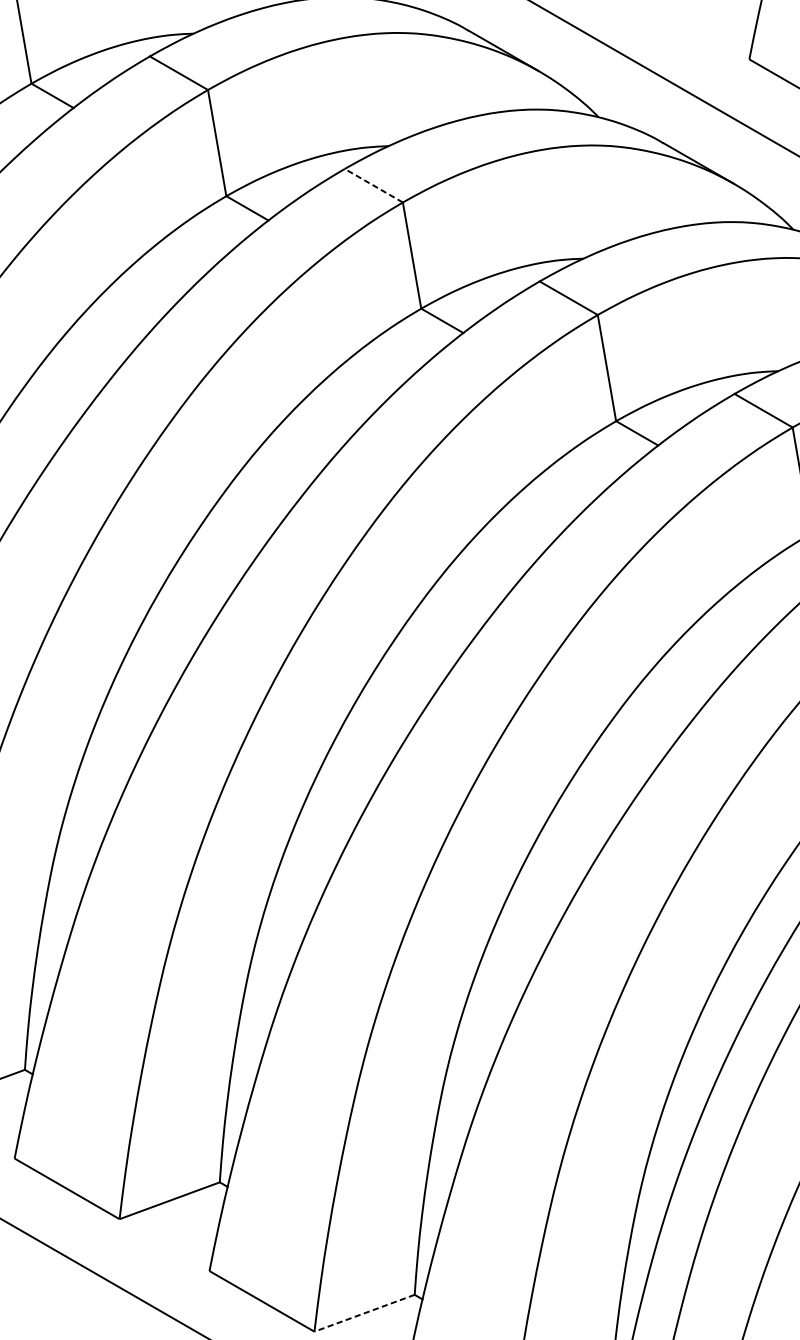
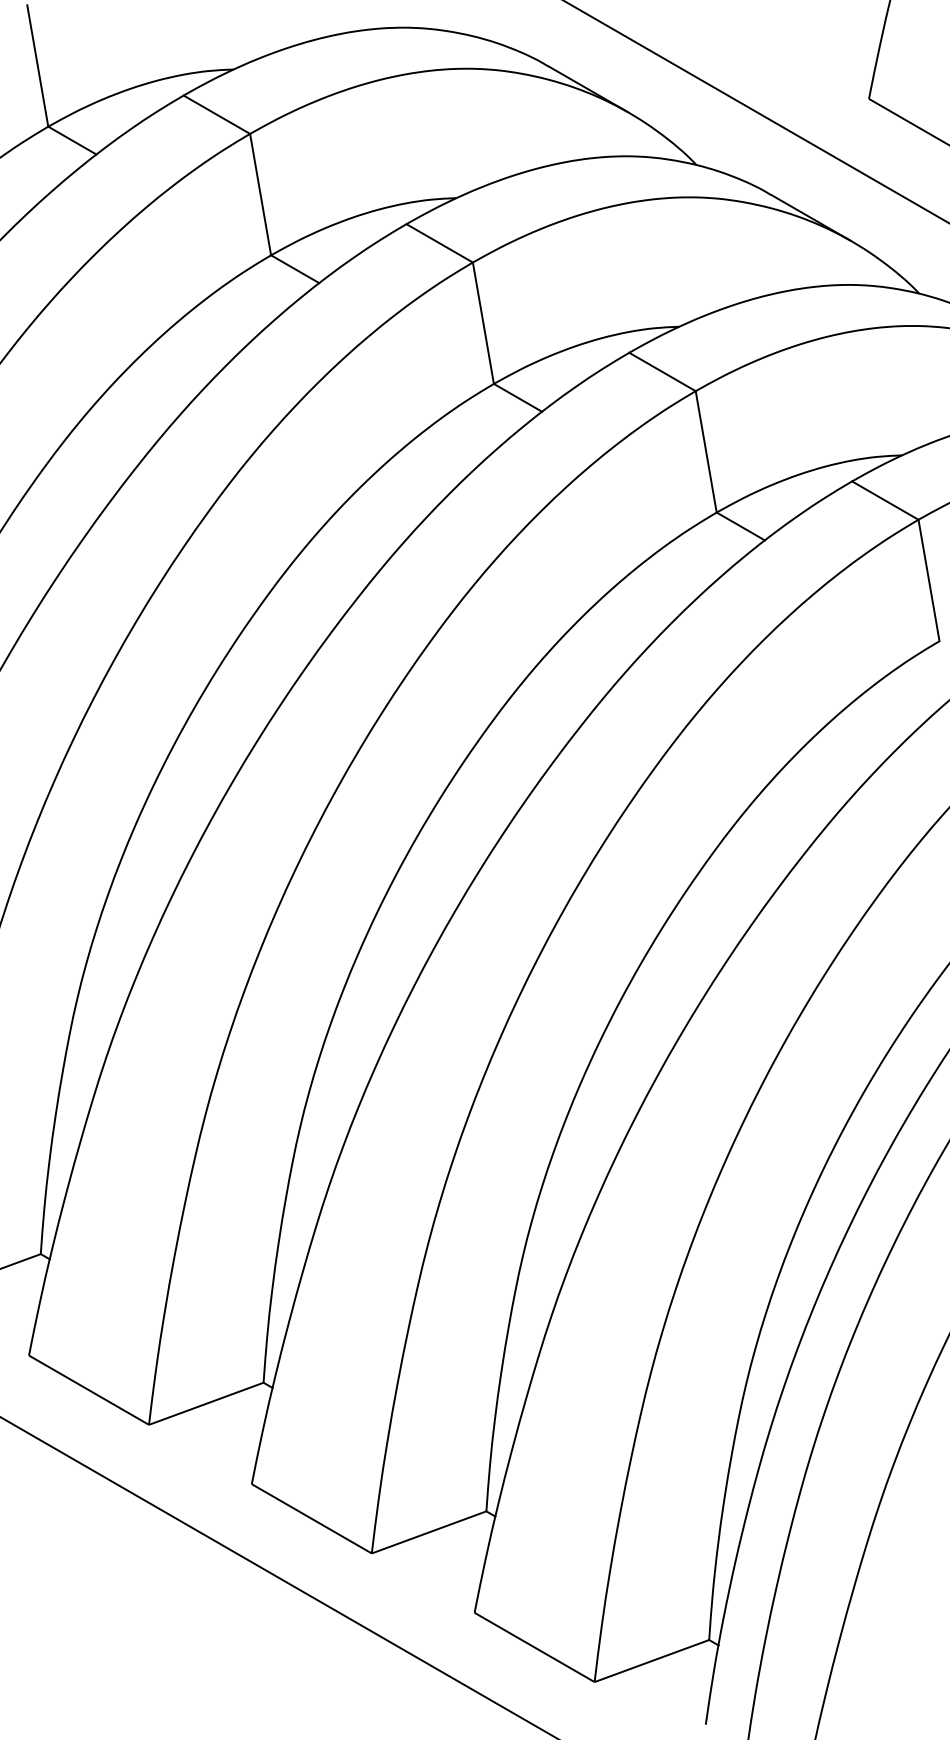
line: (373, 185) -> (439, 243), dashed -> solid
line: (364, 1313) -> (428, 1532), dashed -> solid

